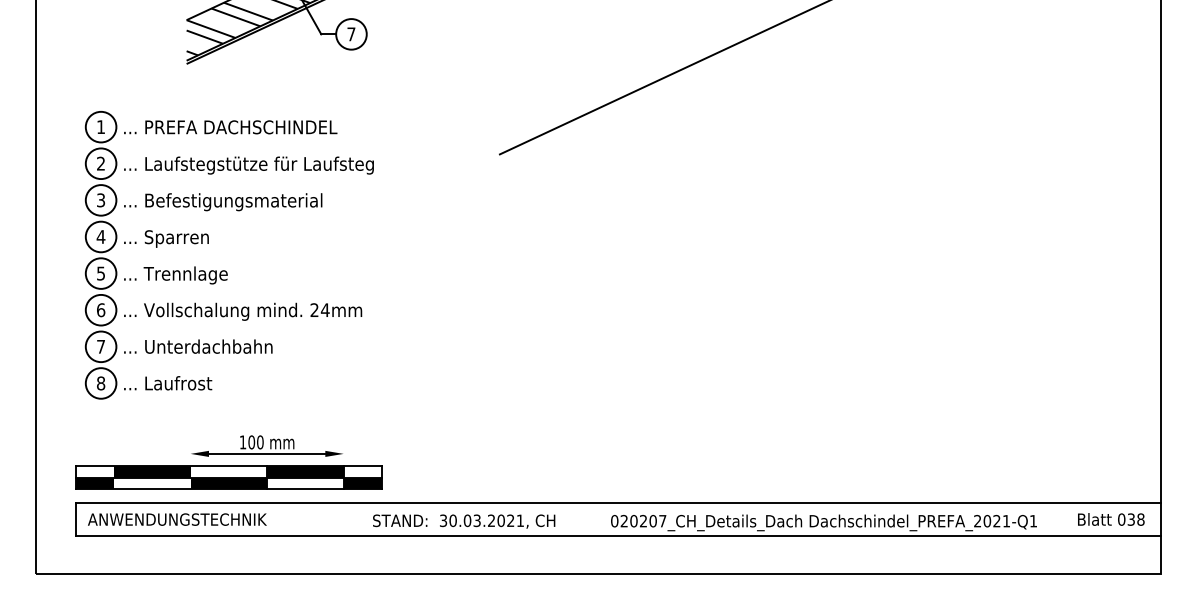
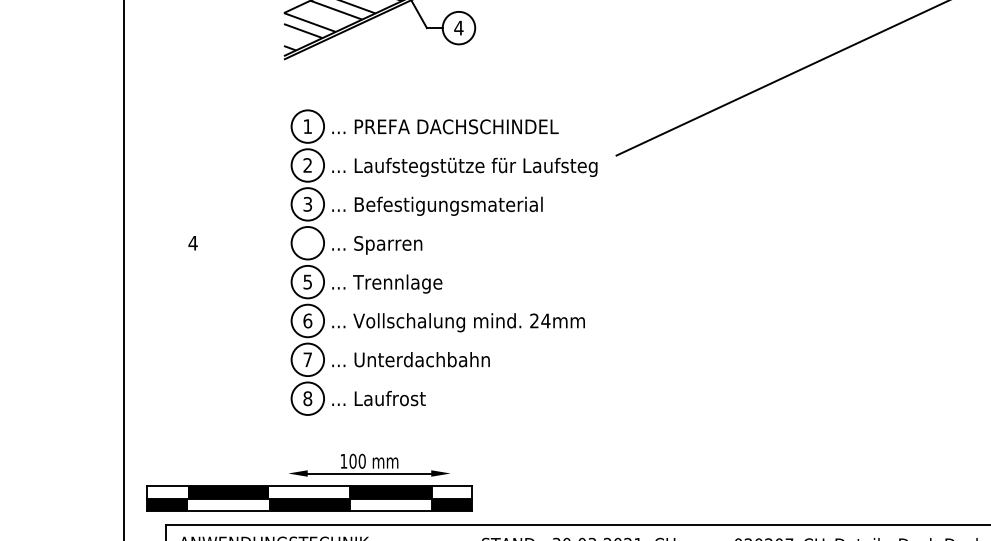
text: (351, 34) -> (459, 28), 7 -> 4
part: (225, 270) -> (439, 278), moved
part: (228, 477) -> (309, 498), moved

